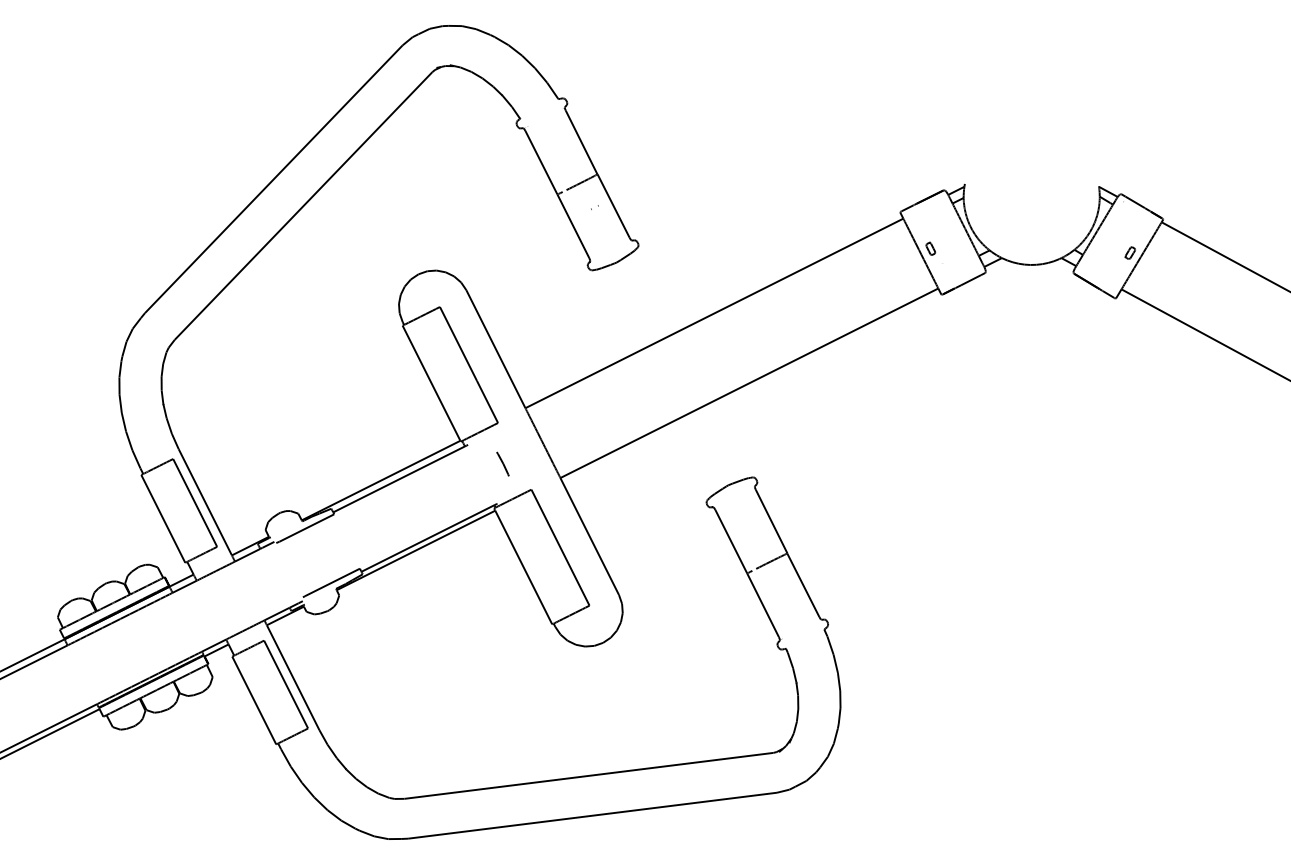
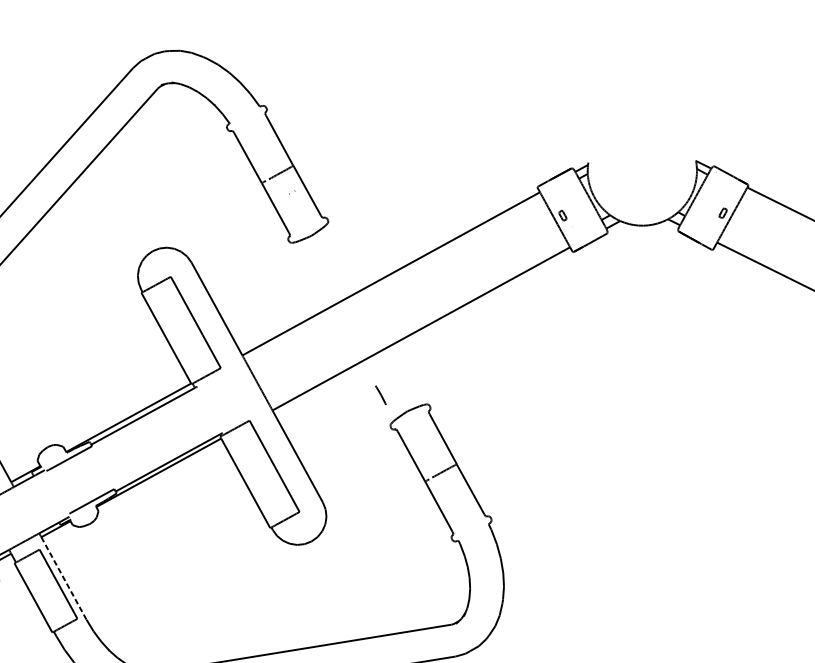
line: (502, 463) -> (380, 394), moved
line: (293, 677) -> (64, 578), solid -> dashed

